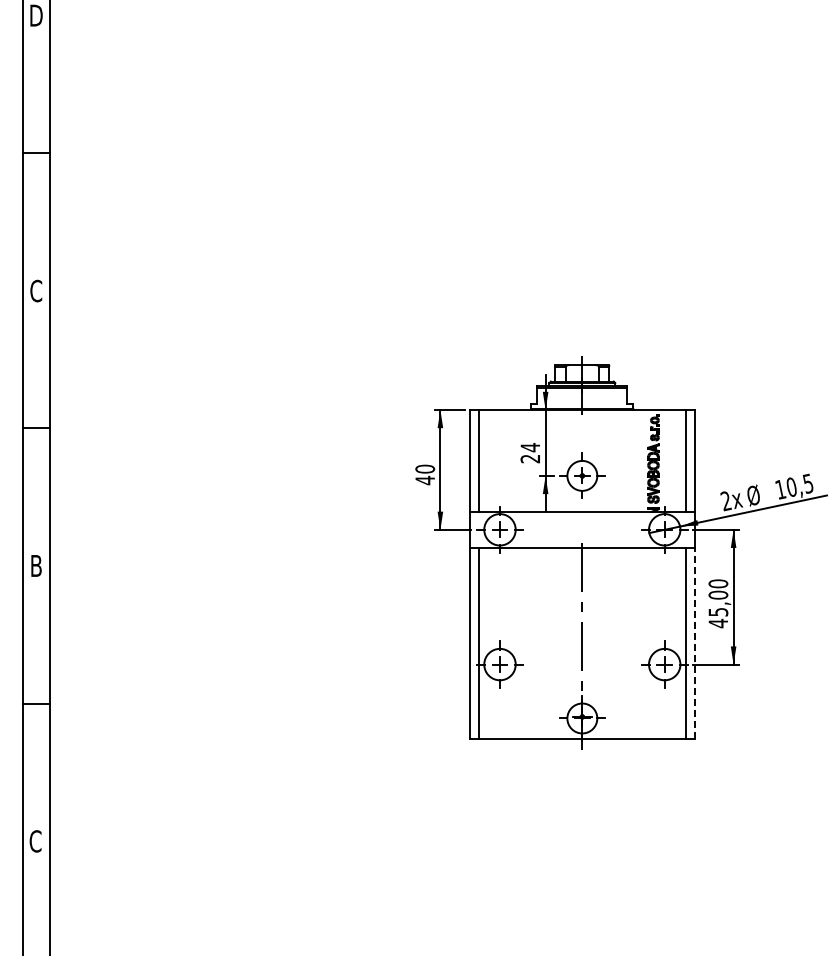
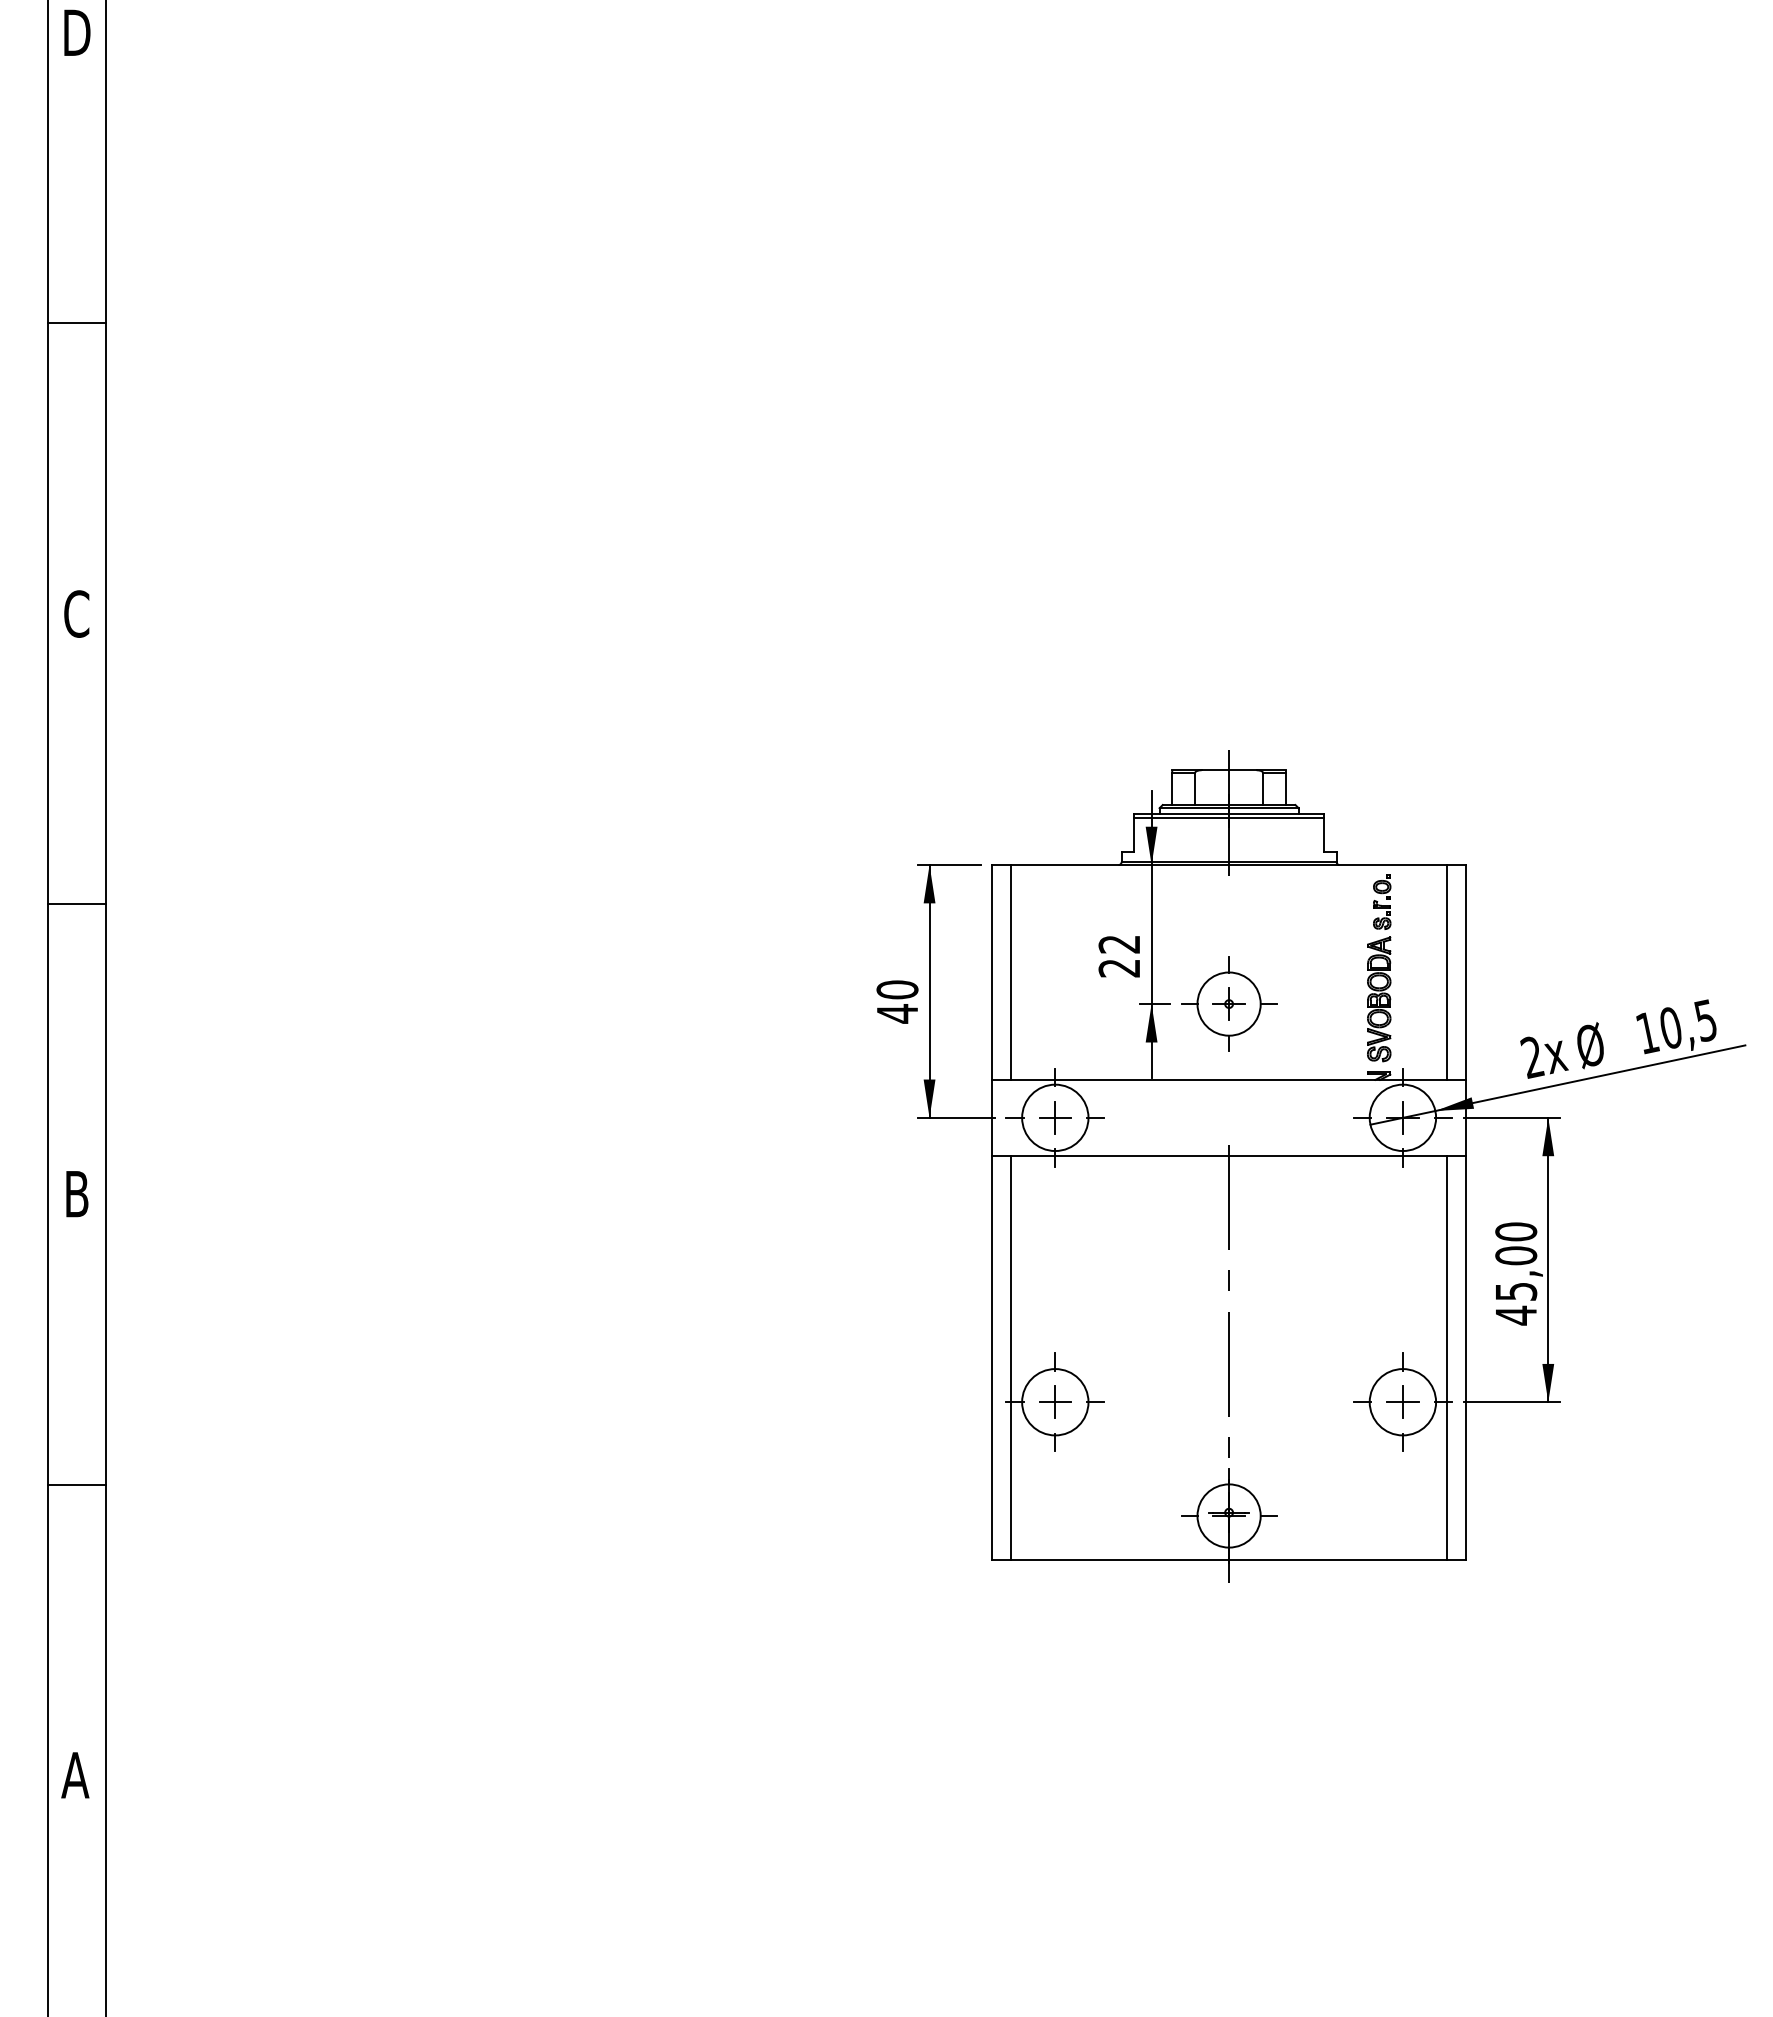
text: (529, 447) -> (1117, 944), 24 -> 22
line: (694, 643) -> (1465, 1357), dashed -> solid
text: (35, 841) -> (75, 1775), C -> A

